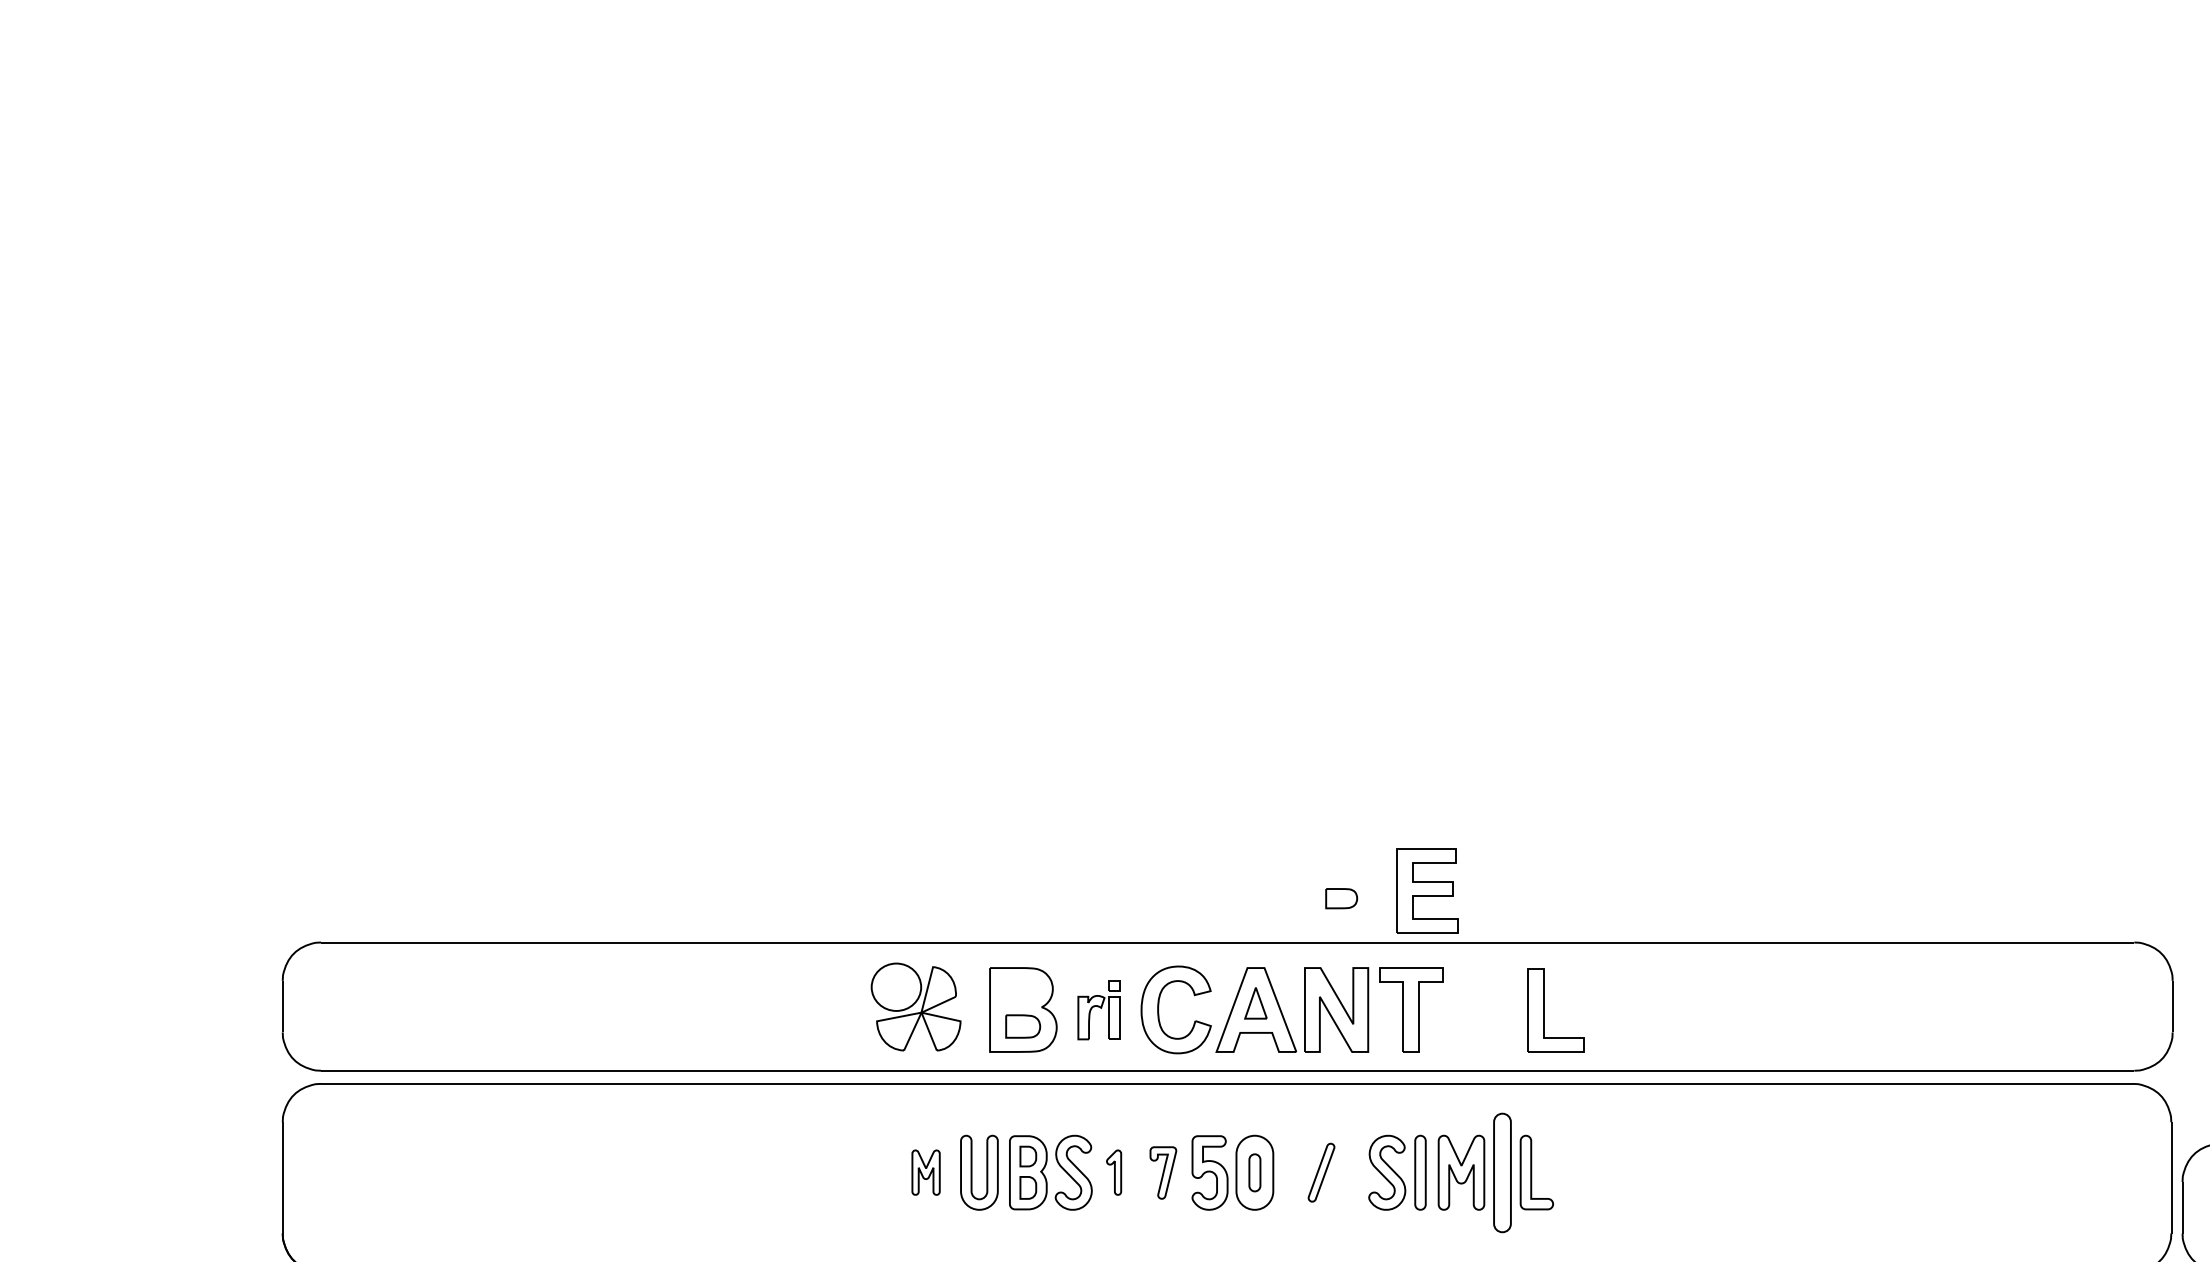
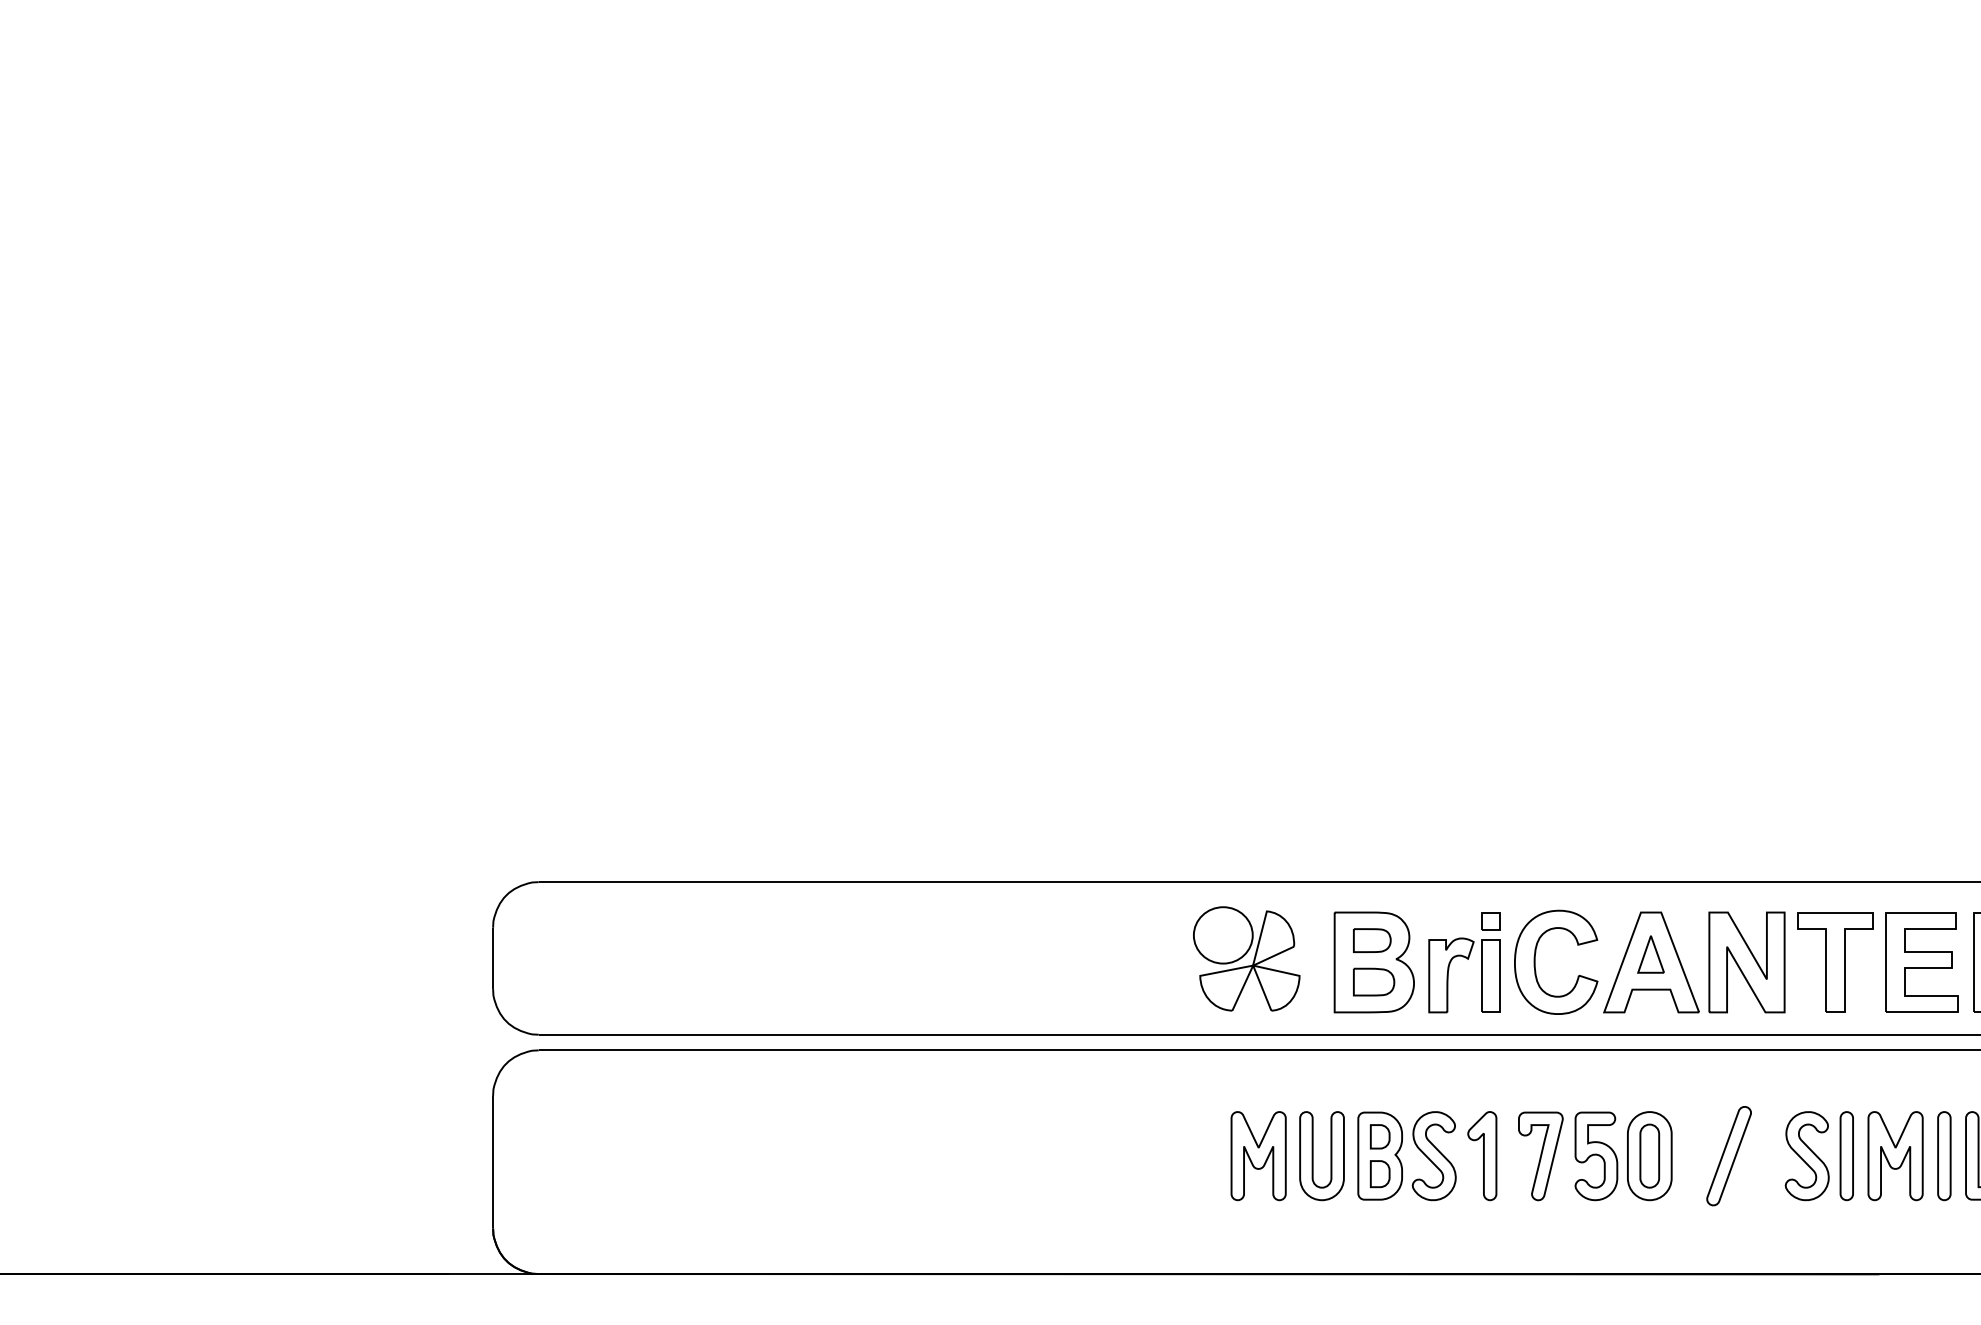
part: (1427, 890) -> (1921, 961), moved
part: (1341, 898) -> (1372, 940), moved
part: (1098, 1009) -> (1463, 961), size x1.43
part: (925, 1172) -> (1257, 1155), size x1.67
part: (1113, 1172) -> (1481, 1155), size x1.67
part: (1163, 1172) -> (1541, 1155), size x1.43
part: (1254, 1172) -> (1649, 1155), size x1.43
part: (1321, 1172) -> (1729, 1155), size x1.43
part: (1502, 1172) -> (1944, 1155), size x0.62

